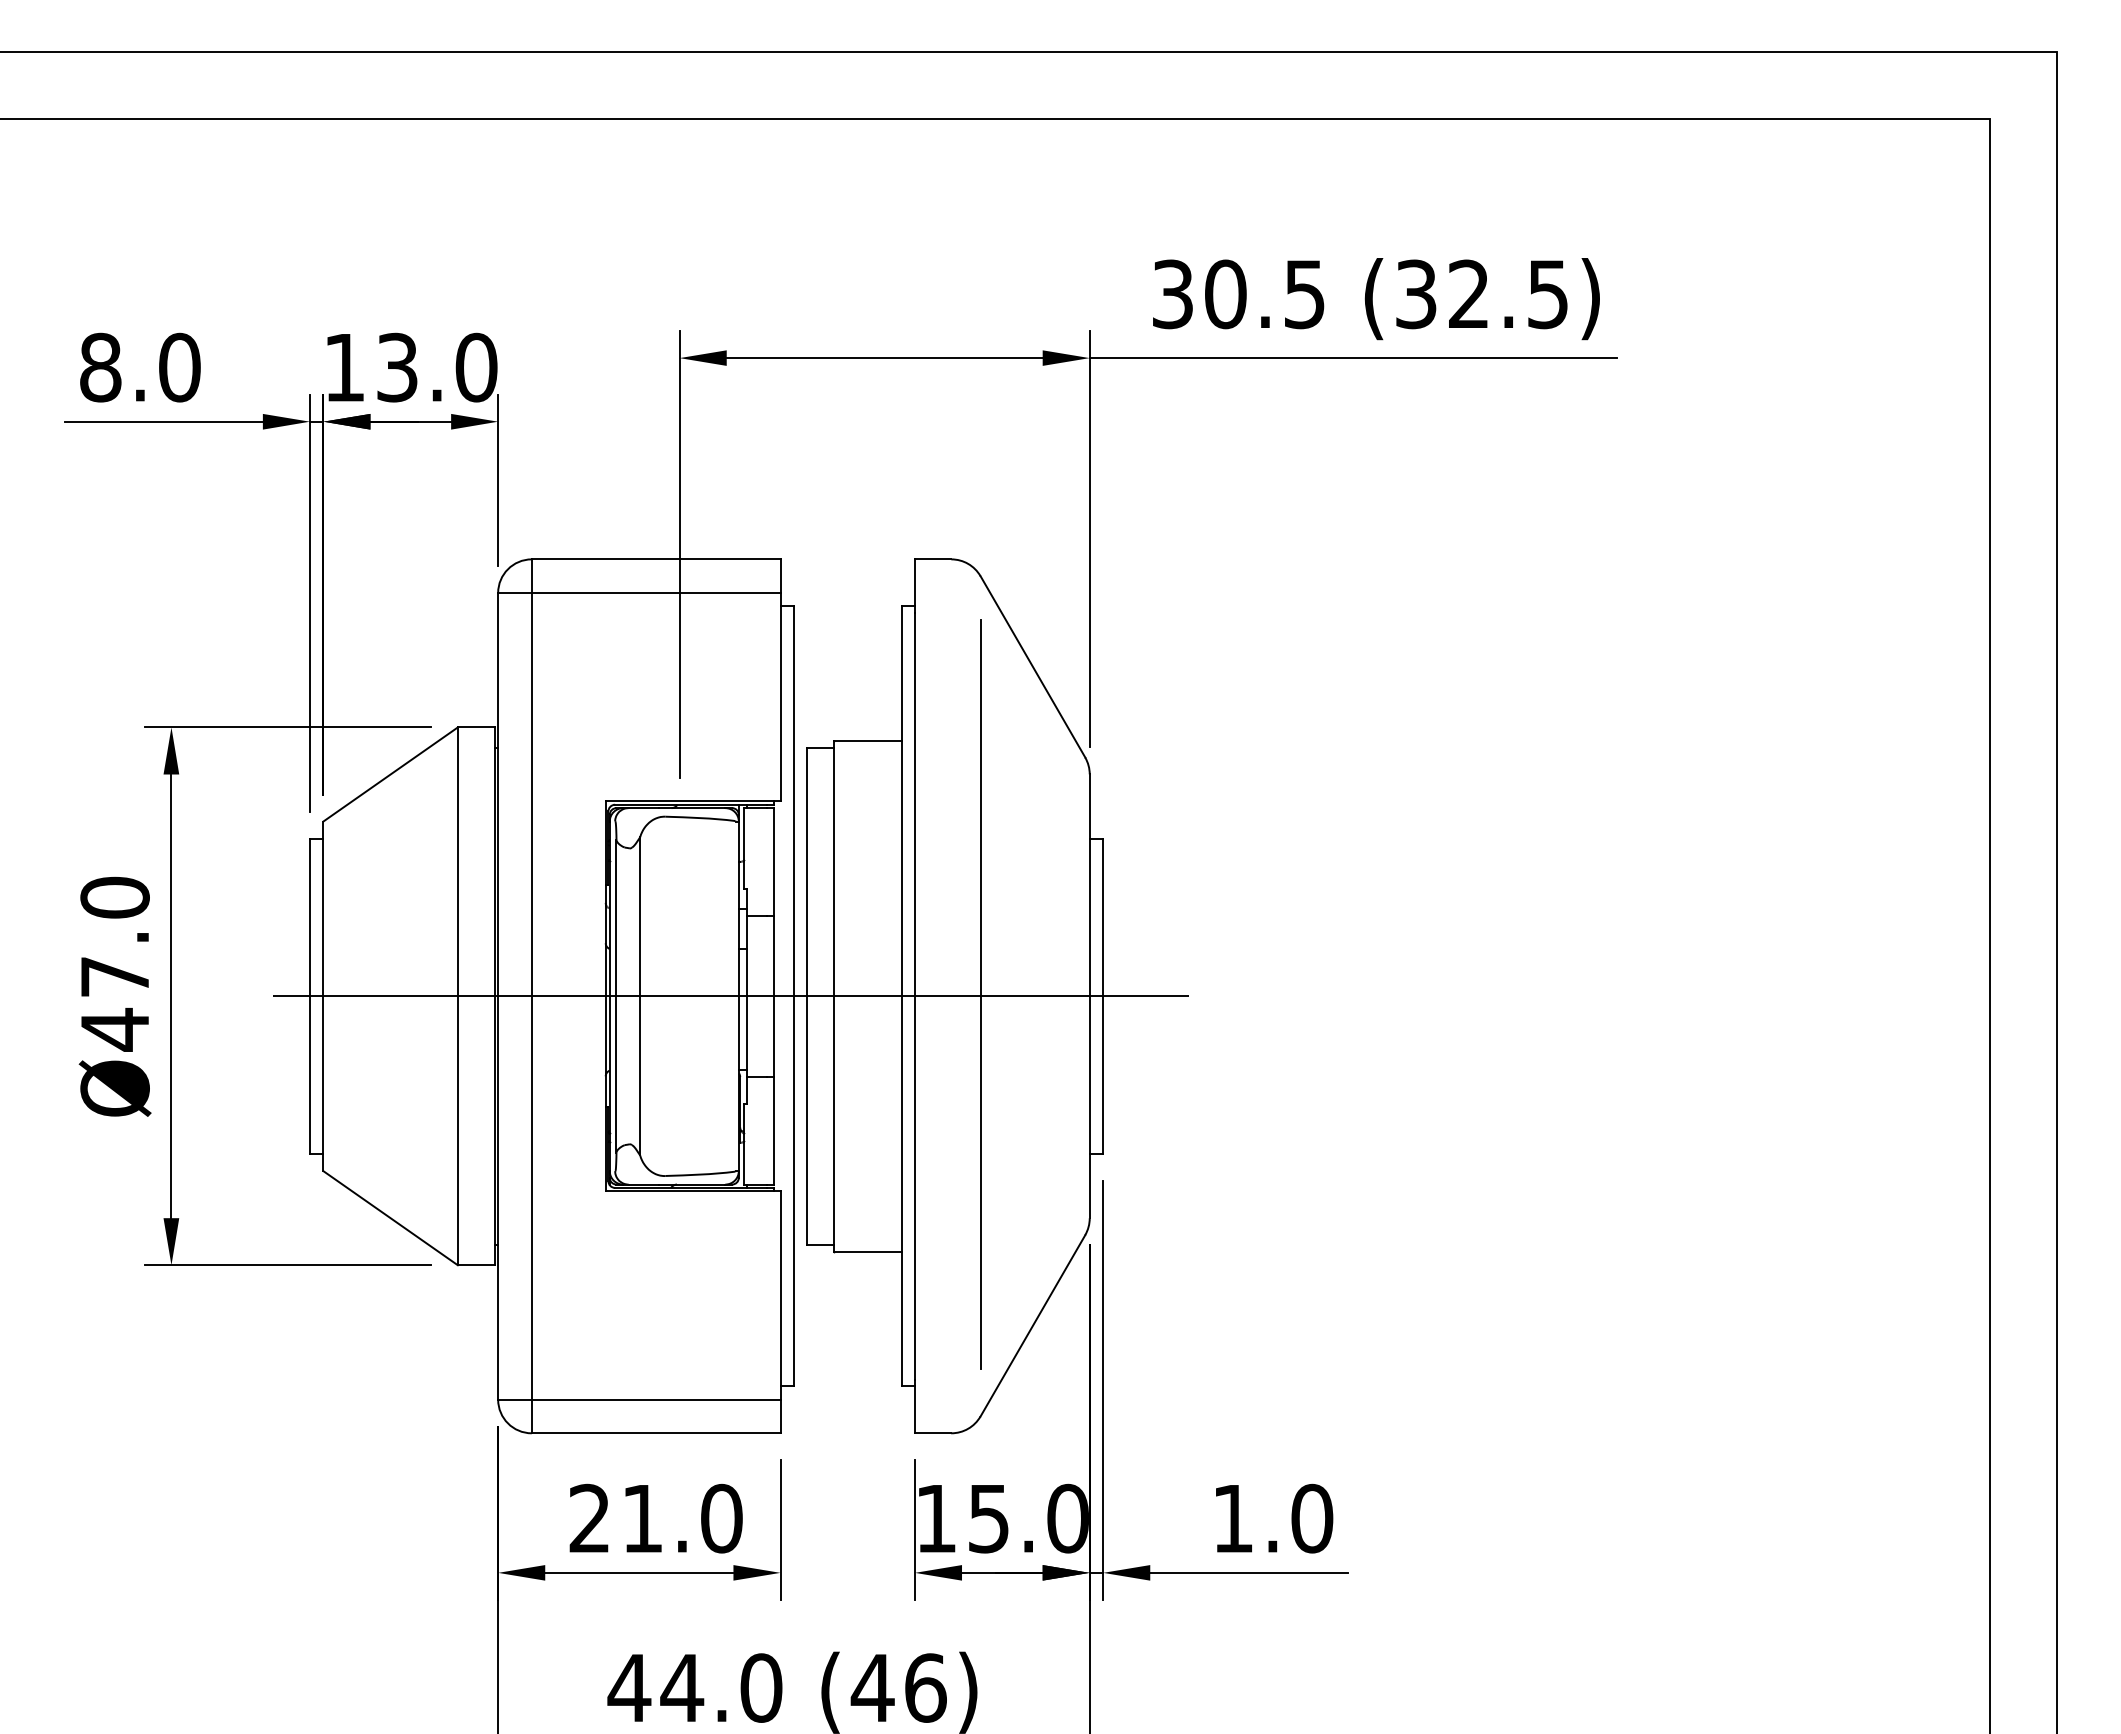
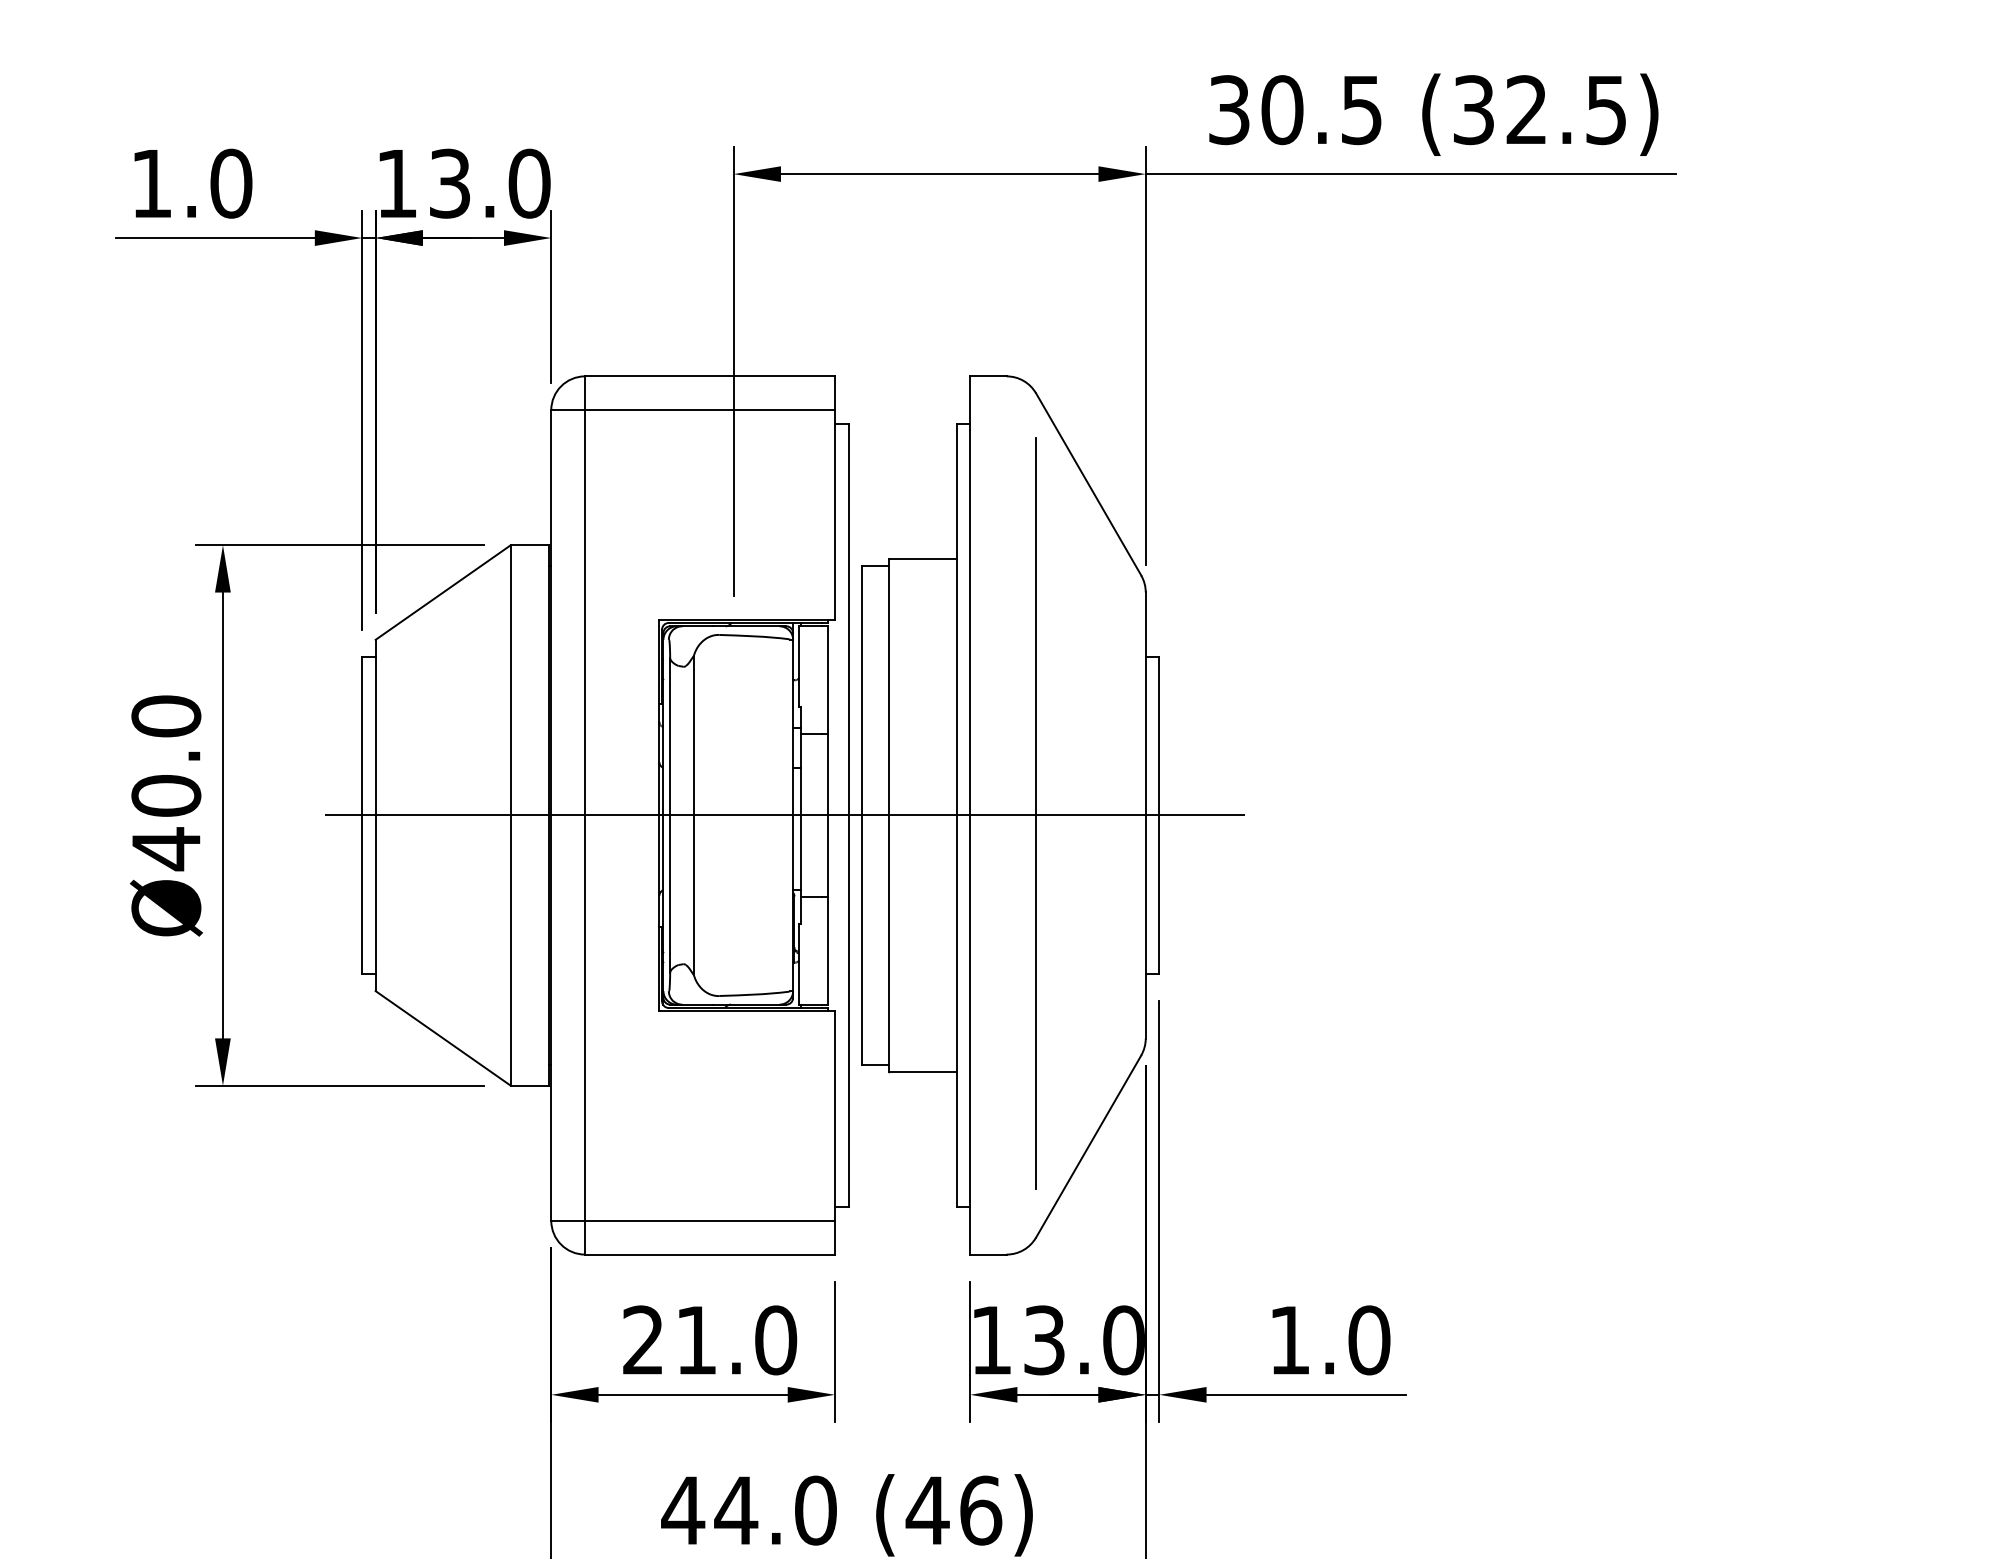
text: (100, 367) -> (151, 183), 8.0 -> 1.0
text: (114, 976) -> (165, 795), Ø47.0 -> Ø40.0
text: (988, 1517) -> (1044, 1339), 15.0 -> 13.0

